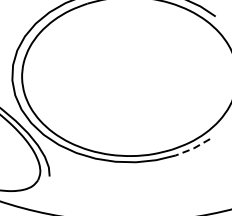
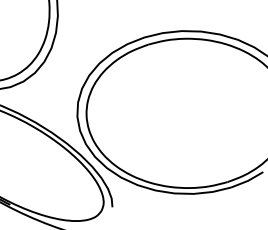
line: (194, 148) -> (248, 180), dashed -> solid

